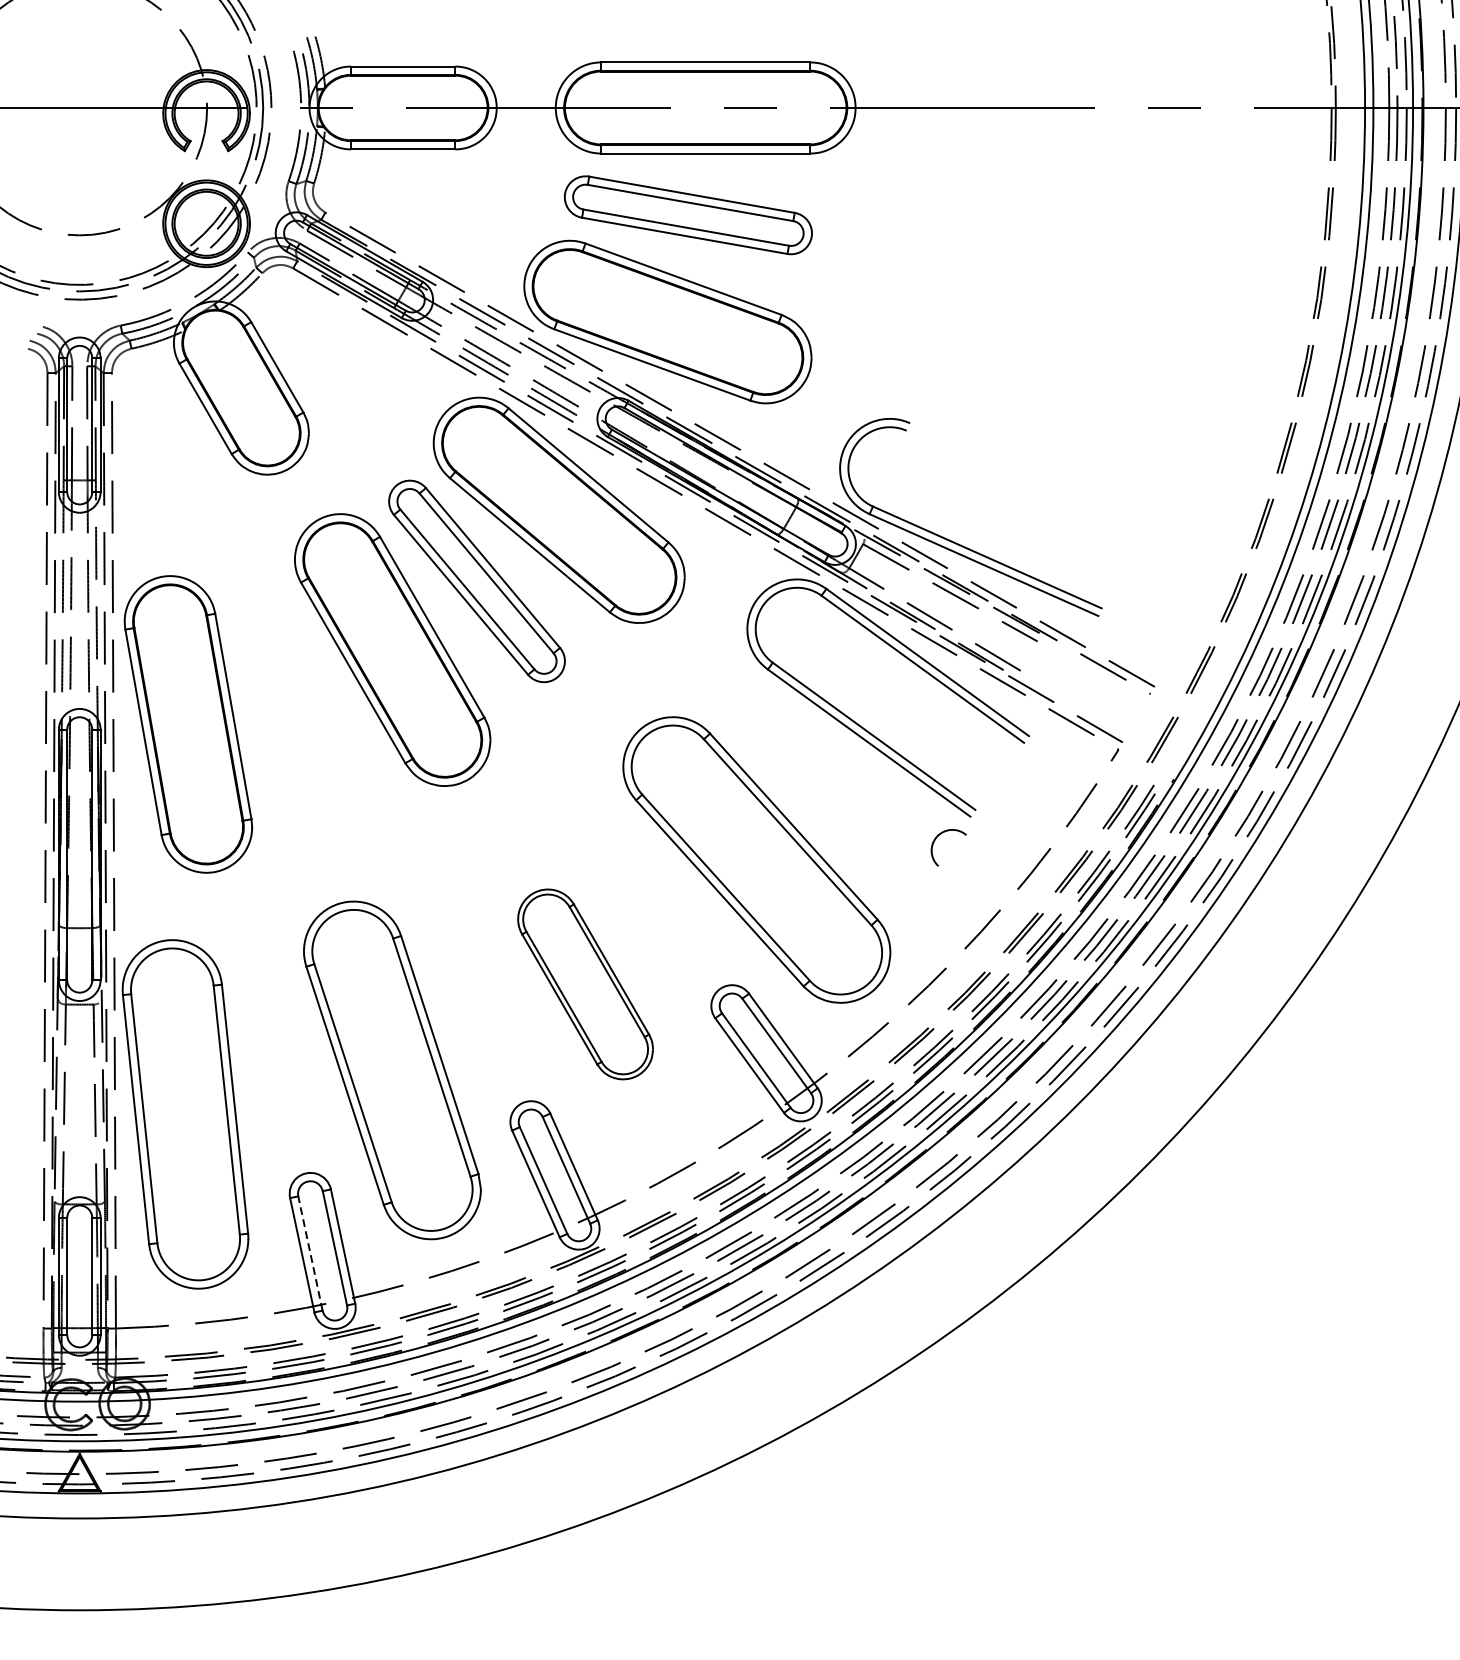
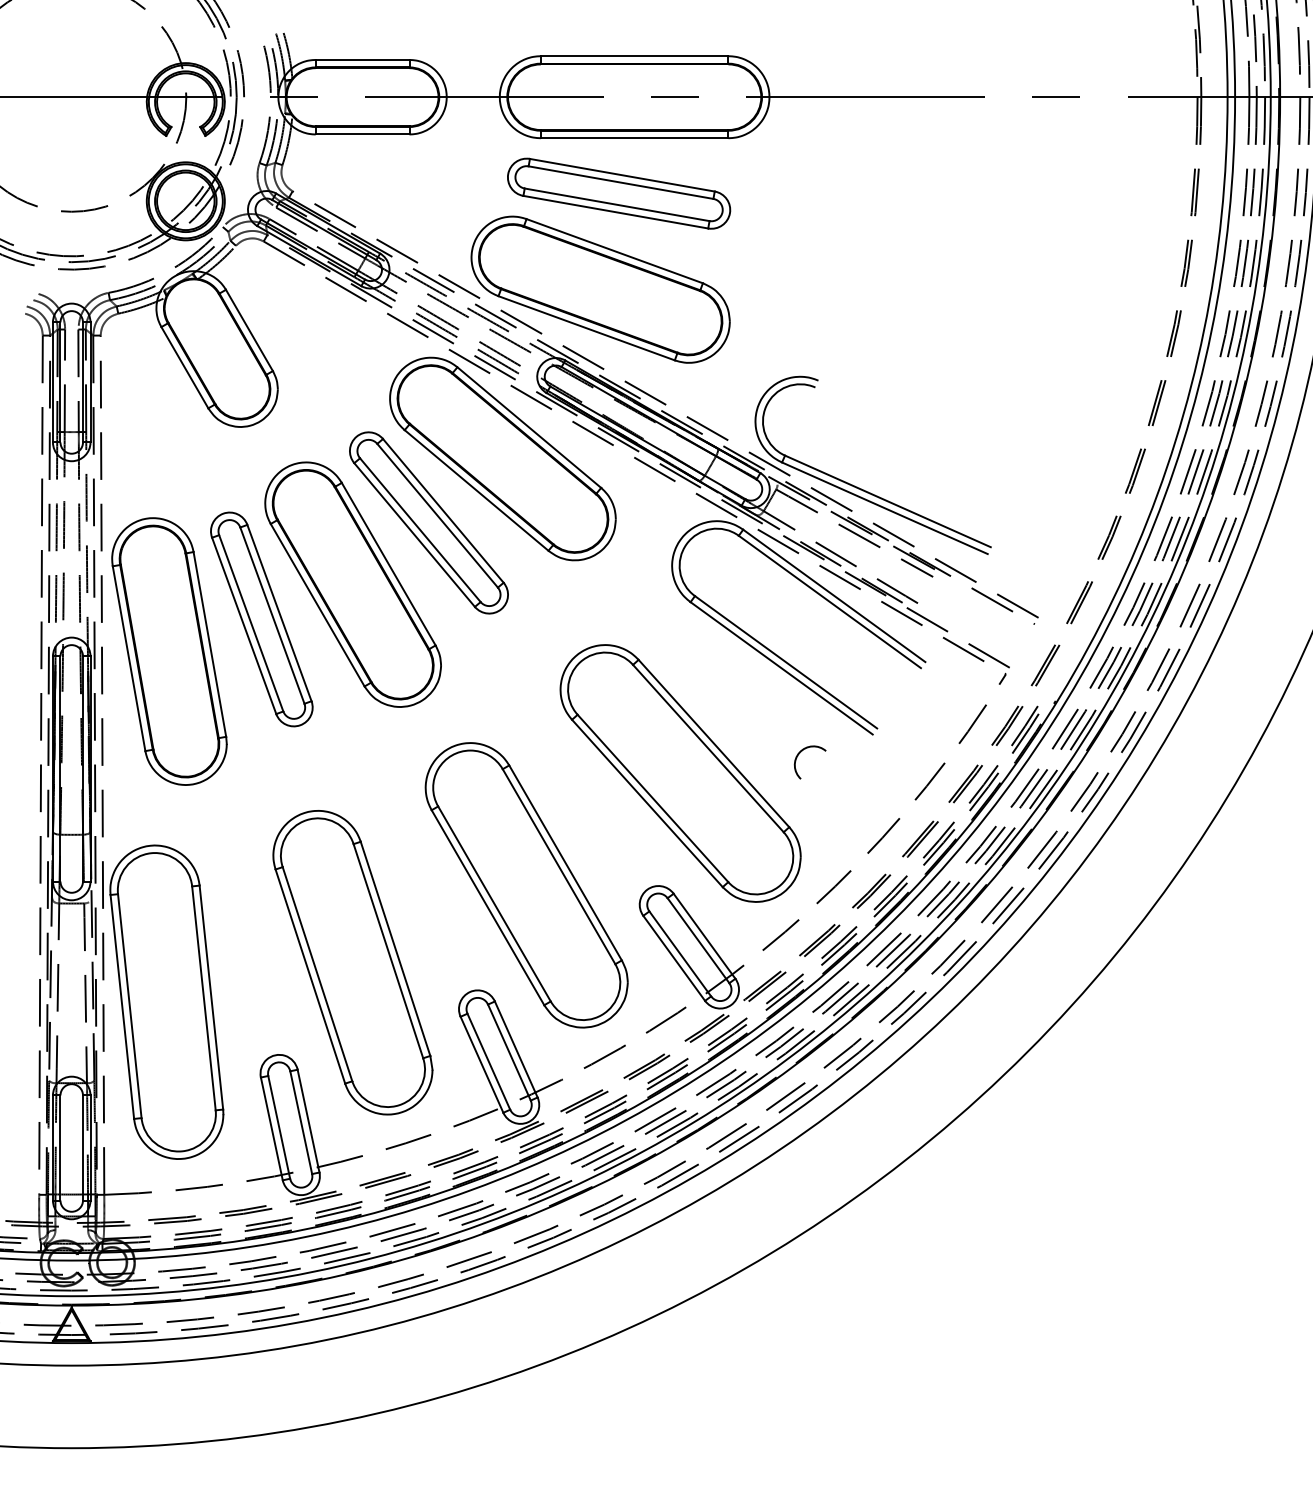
part: (290, 688) -> (261, 619), added
arc: (935, 841) -> (798, 756), moved
part: (585, 984) -> (526, 885), size x1.67
line: (310, 1253) -> (279, 1127), dashed -> solid

